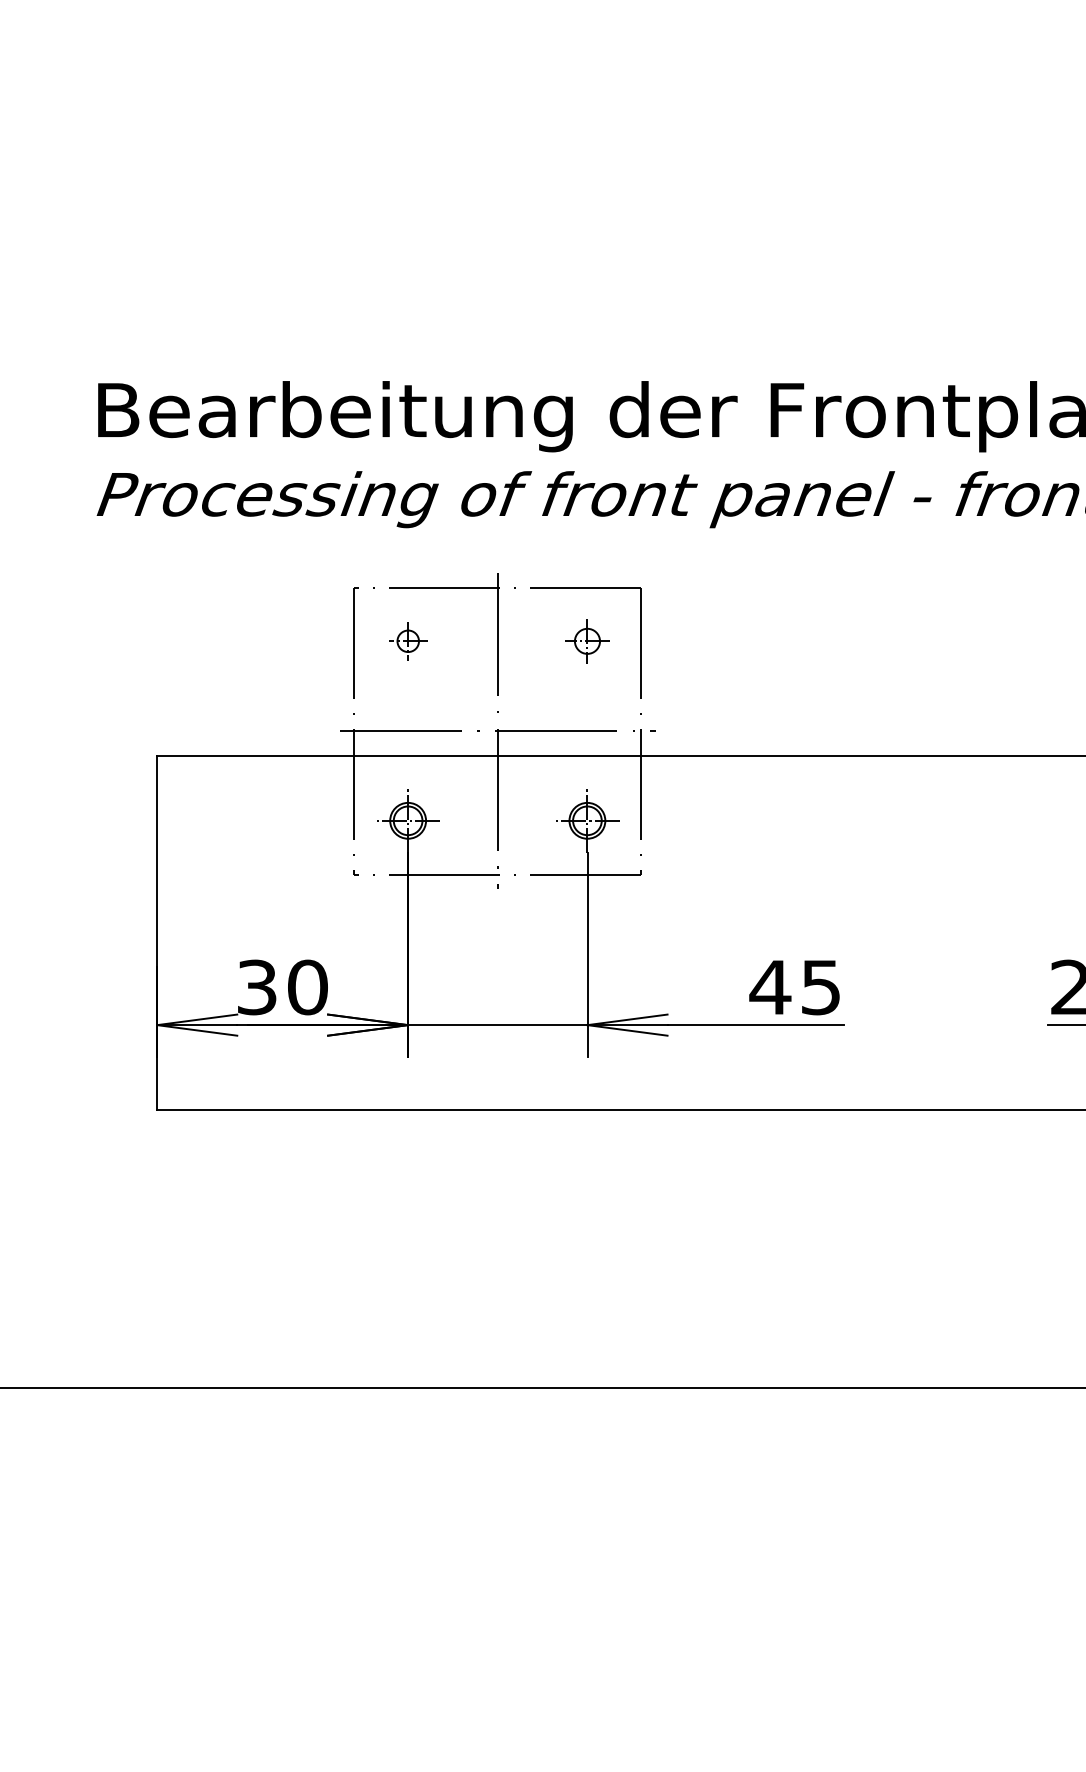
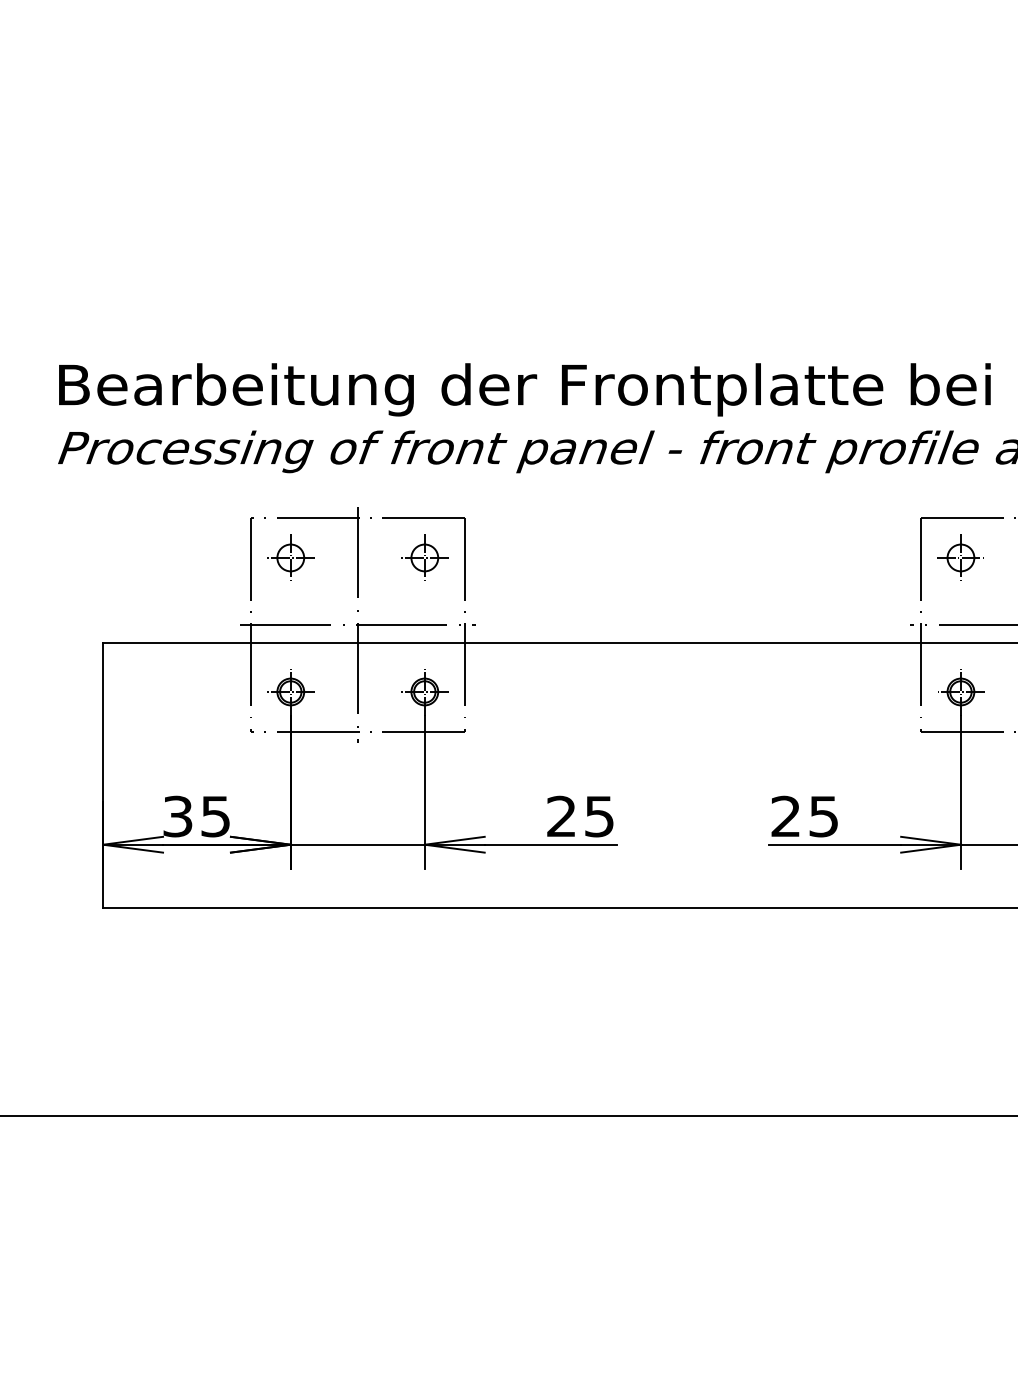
part: (407, 640) -> (290, 557), size x1.67
part: (586, 640) -> (424, 557), size x1.43
text: (770, 986) -> (561, 815), 45 -> 25
text: (307, 987) -> (215, 816), 30 -> 35

